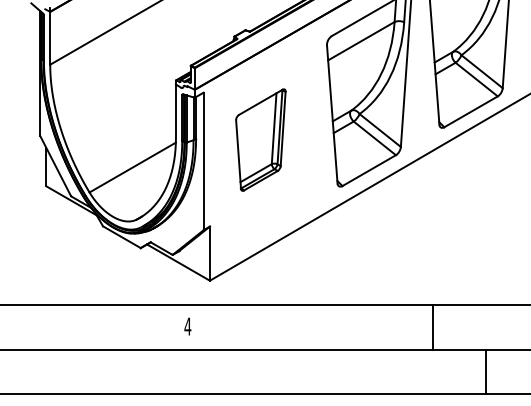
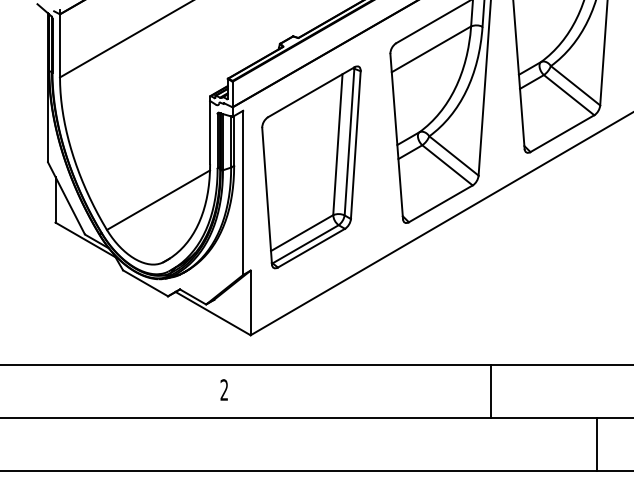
part: (260, 140) -> (311, 167), size x1.67
text: (188, 326) -> (224, 389), 4 -> 2
line: (433, 326) -> (490, 390), moved
line: (486, 371) -> (596, 443), moved

